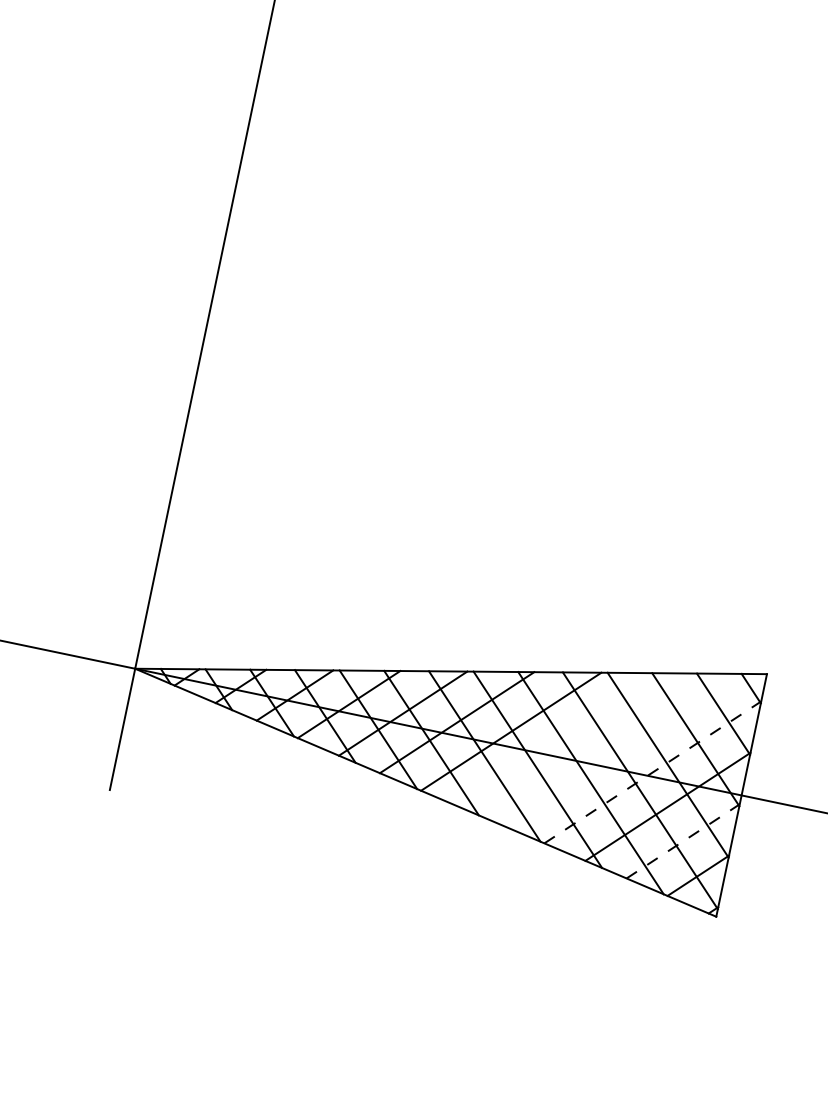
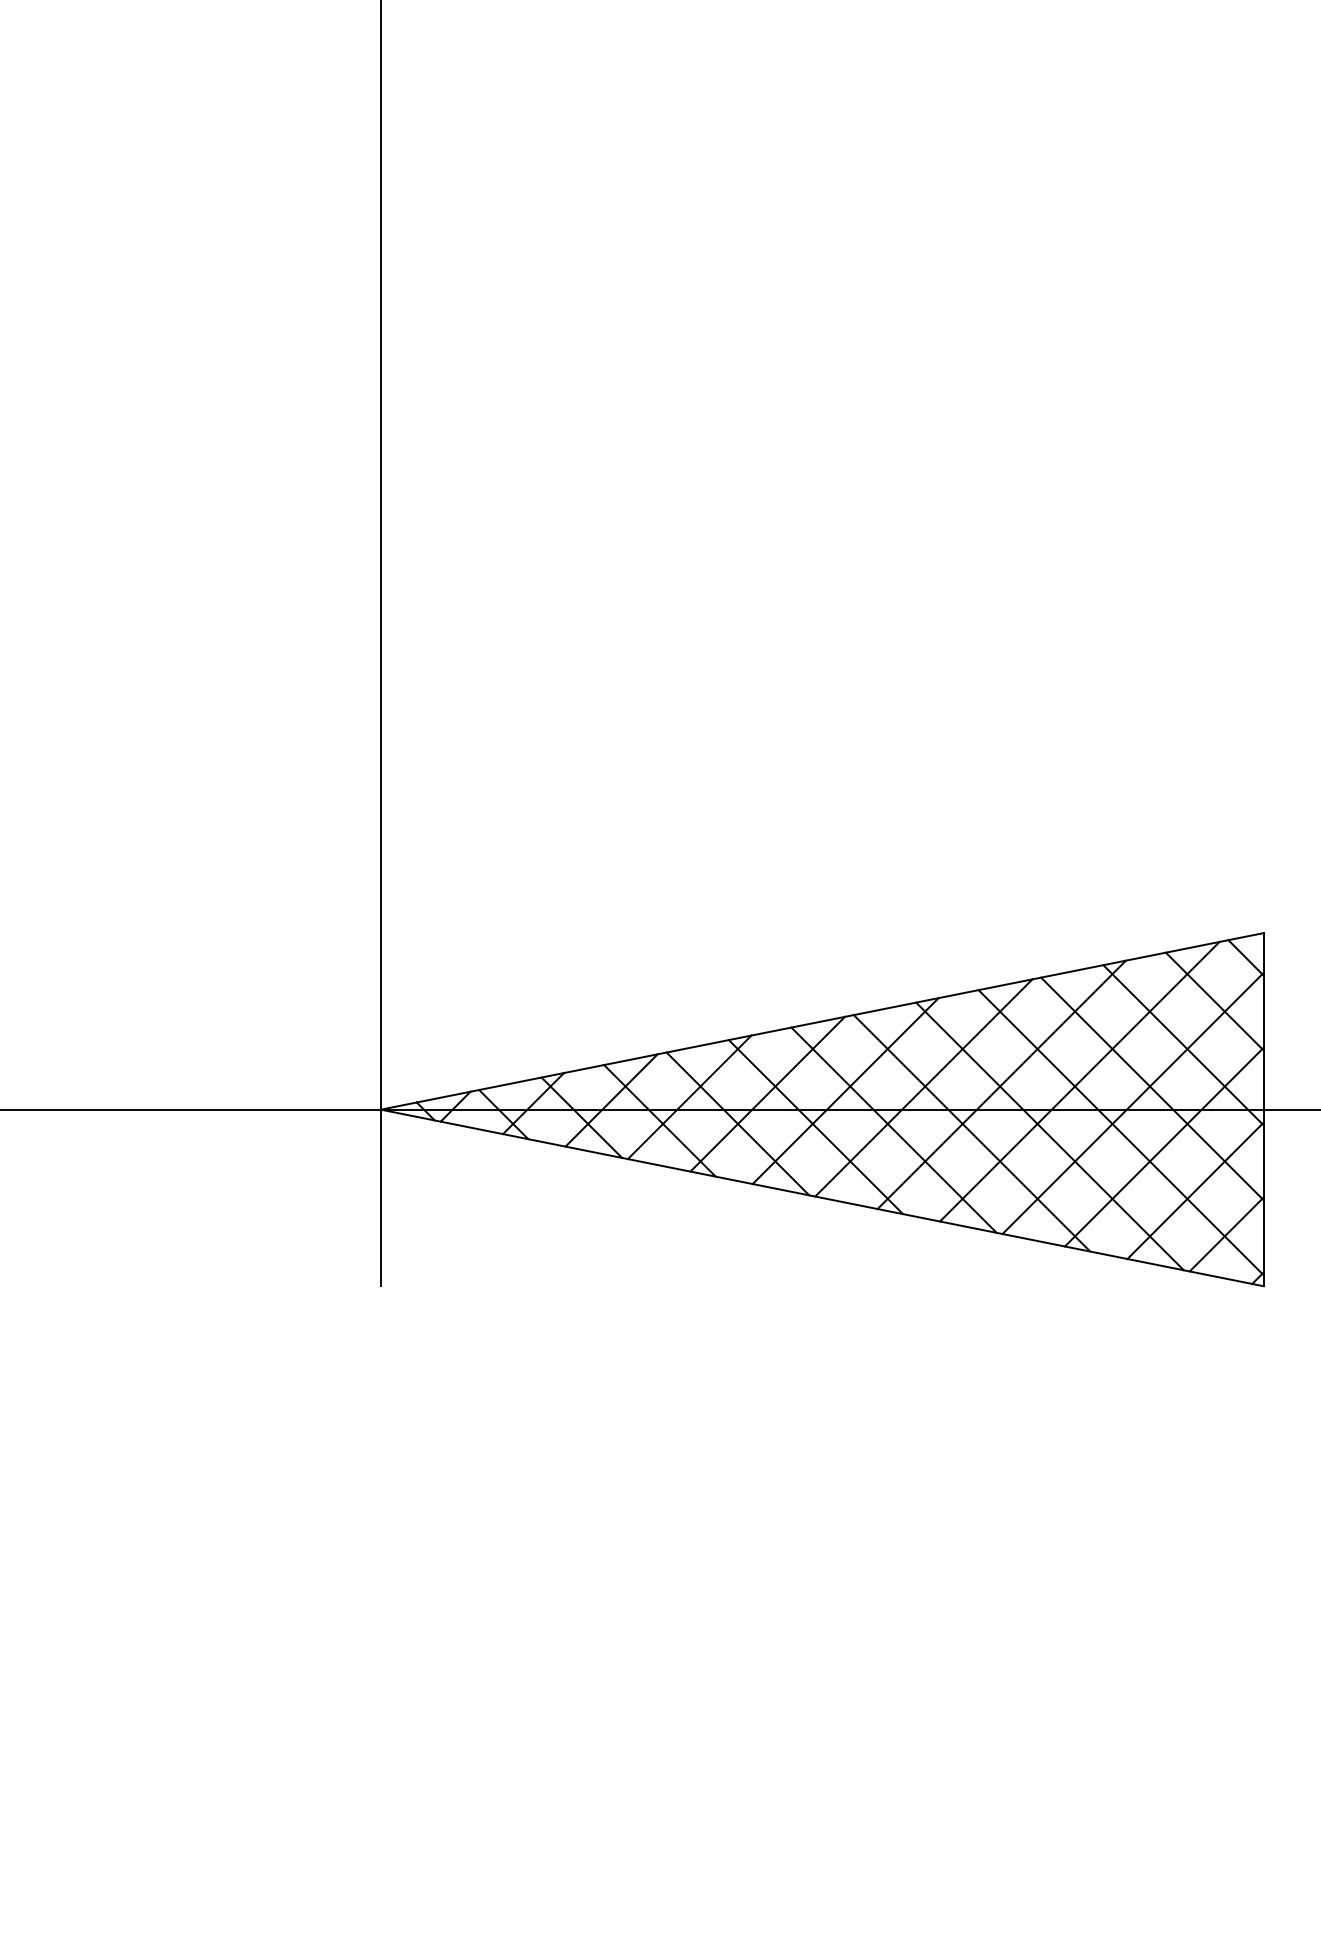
line: (565, 740) -> (1001, 1084), added
line: (619, 749) -> (1079, 1081), added
line: (653, 772) -> (1133, 1103), dashed -> solid
line: (683, 841) -> (1195, 1190), dashed -> solid

